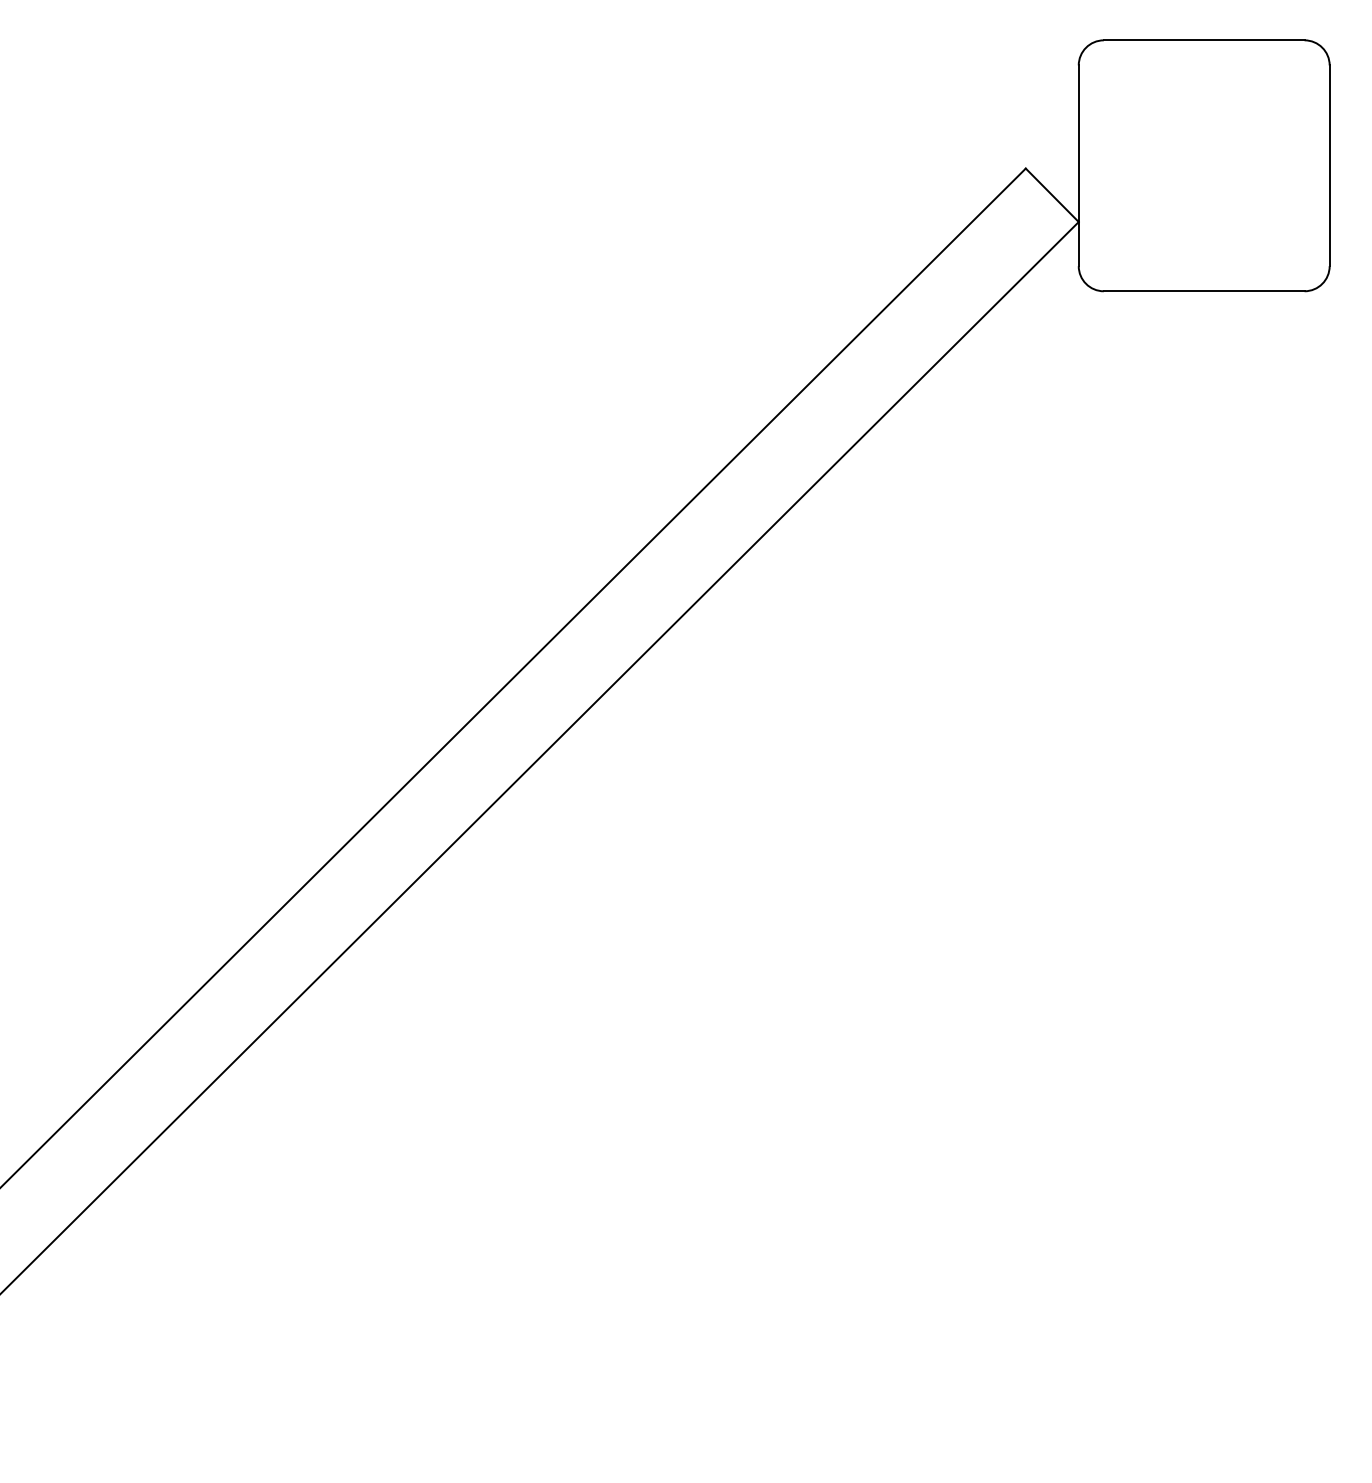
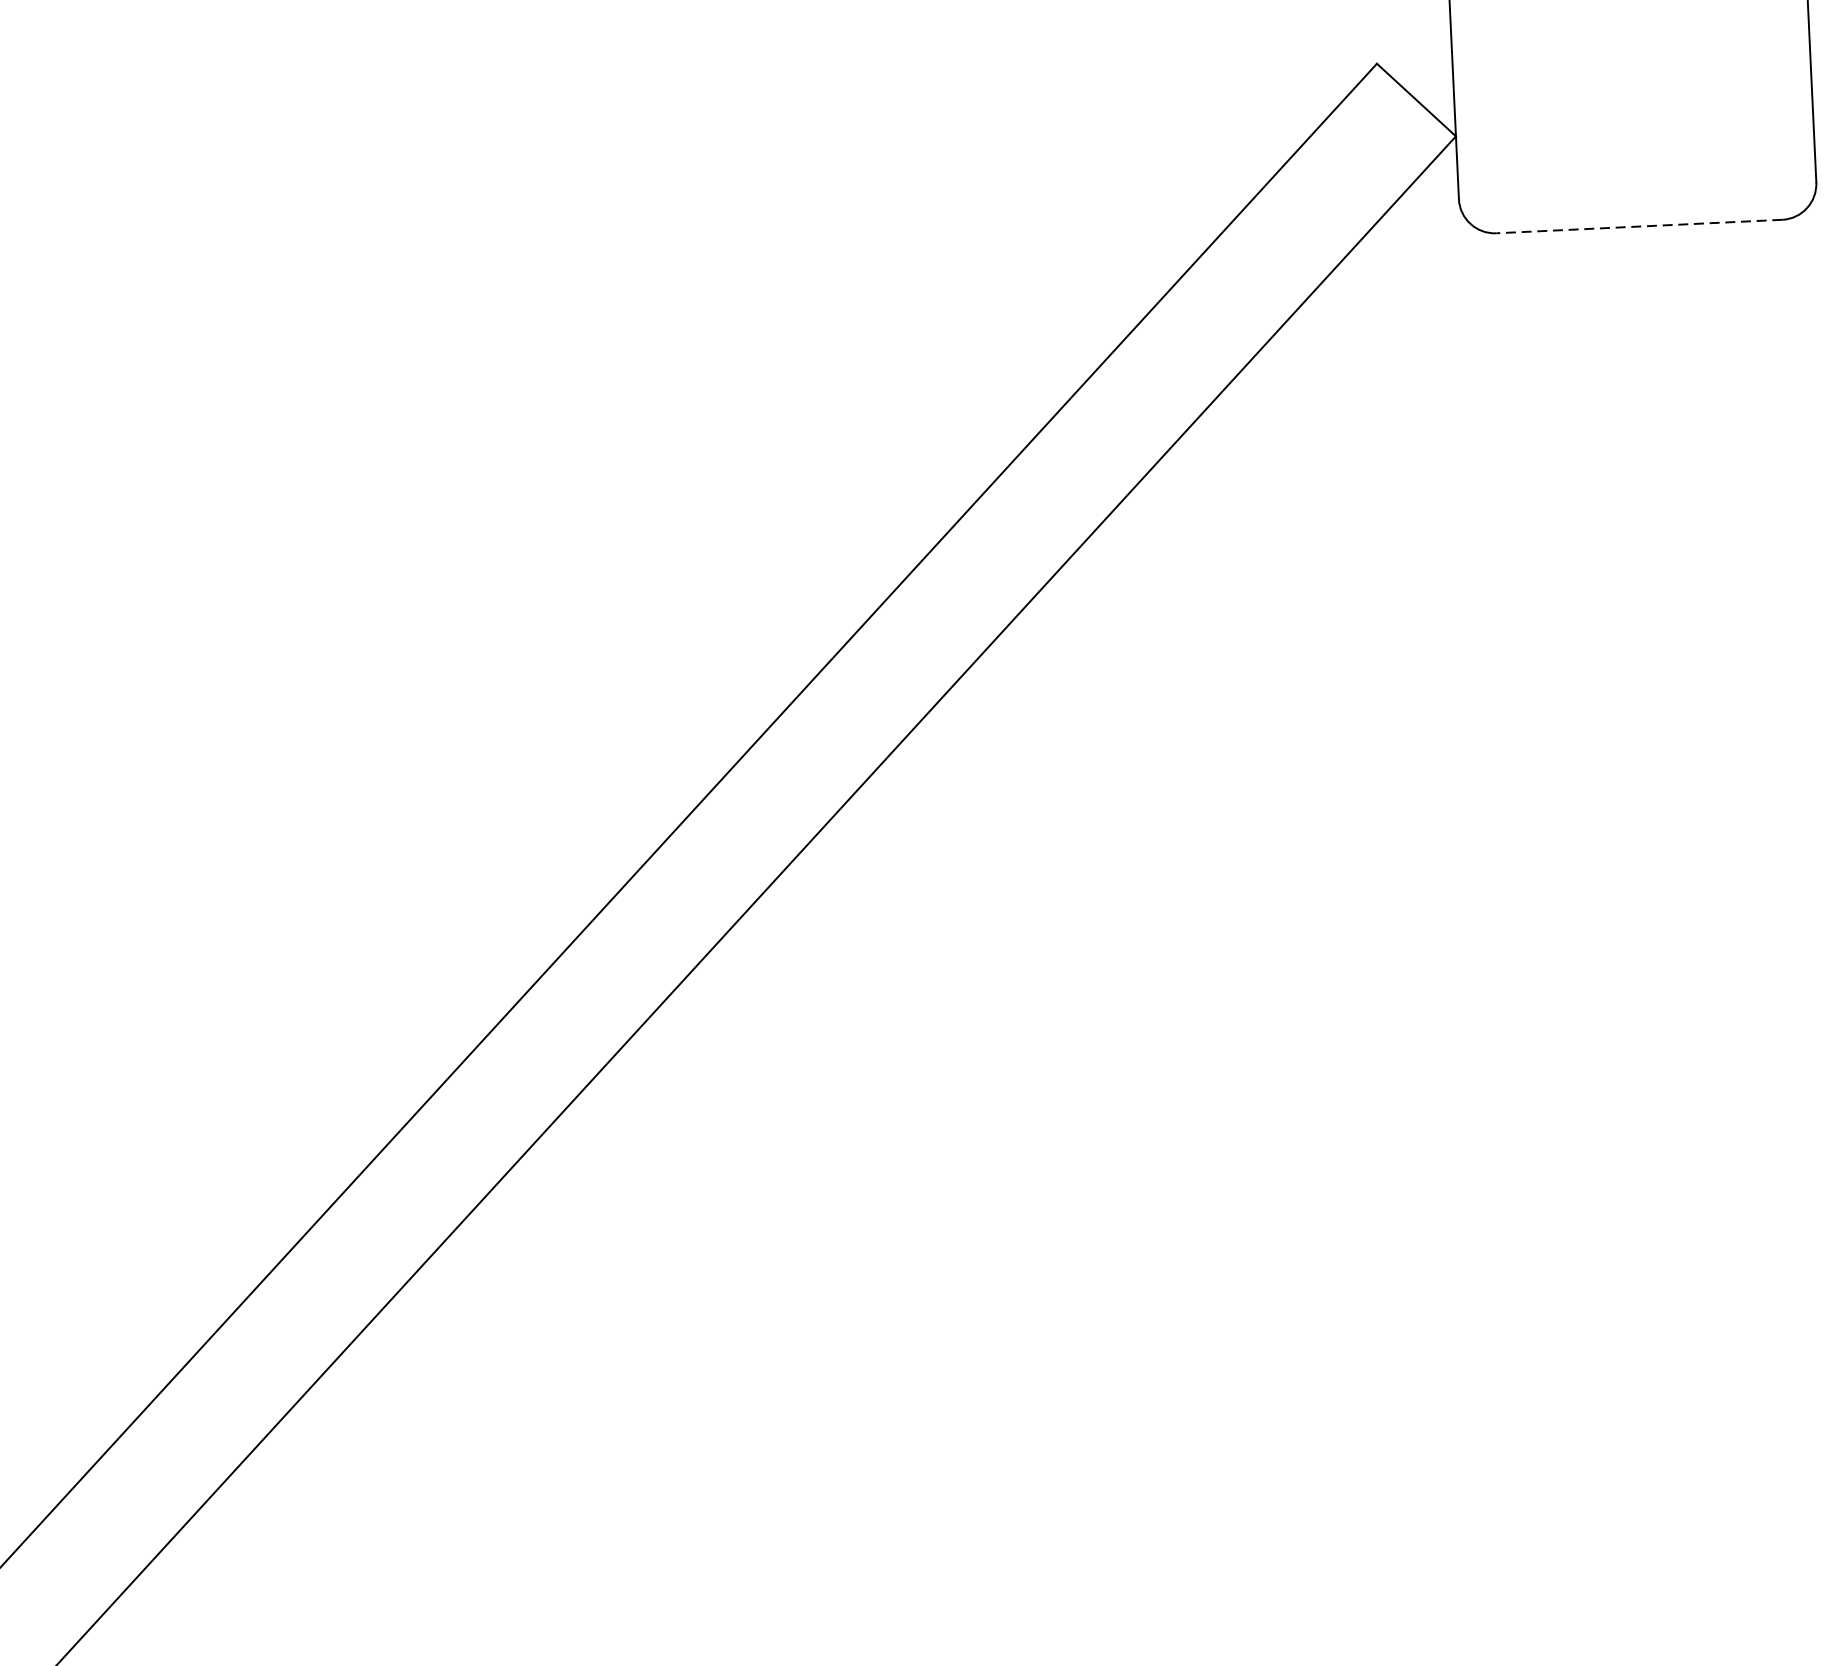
line: (1203, 291) -> (1638, 226), solid -> dashed

